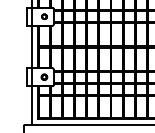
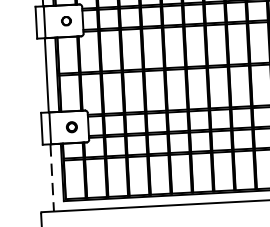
line: (31, 105) -> (51, 177), solid -> dashed

